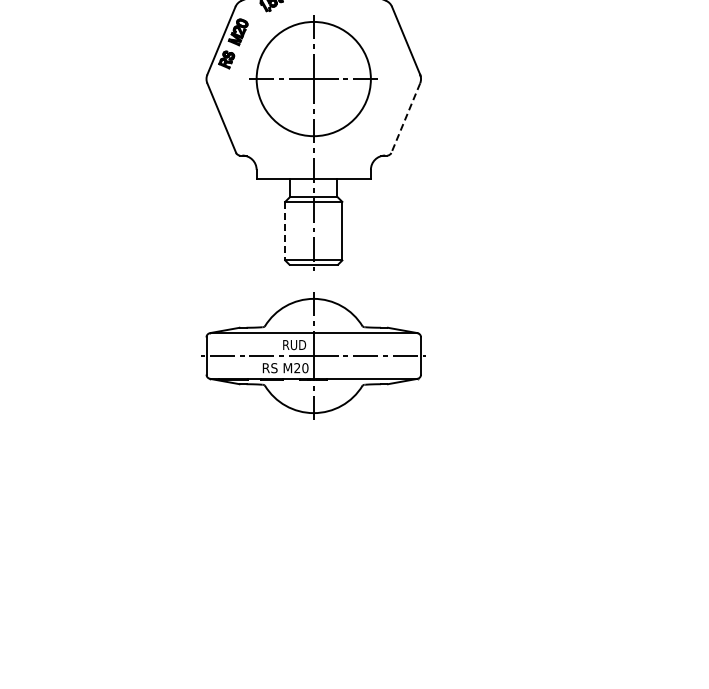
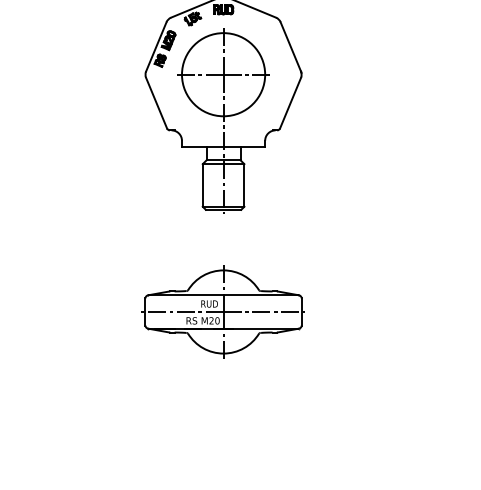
line: (405, 118) -> (290, 103), dashed -> solid
line: (285, 231) -> (202, 185), dashed -> solid
part: (313, 355) -> (223, 311), moved

